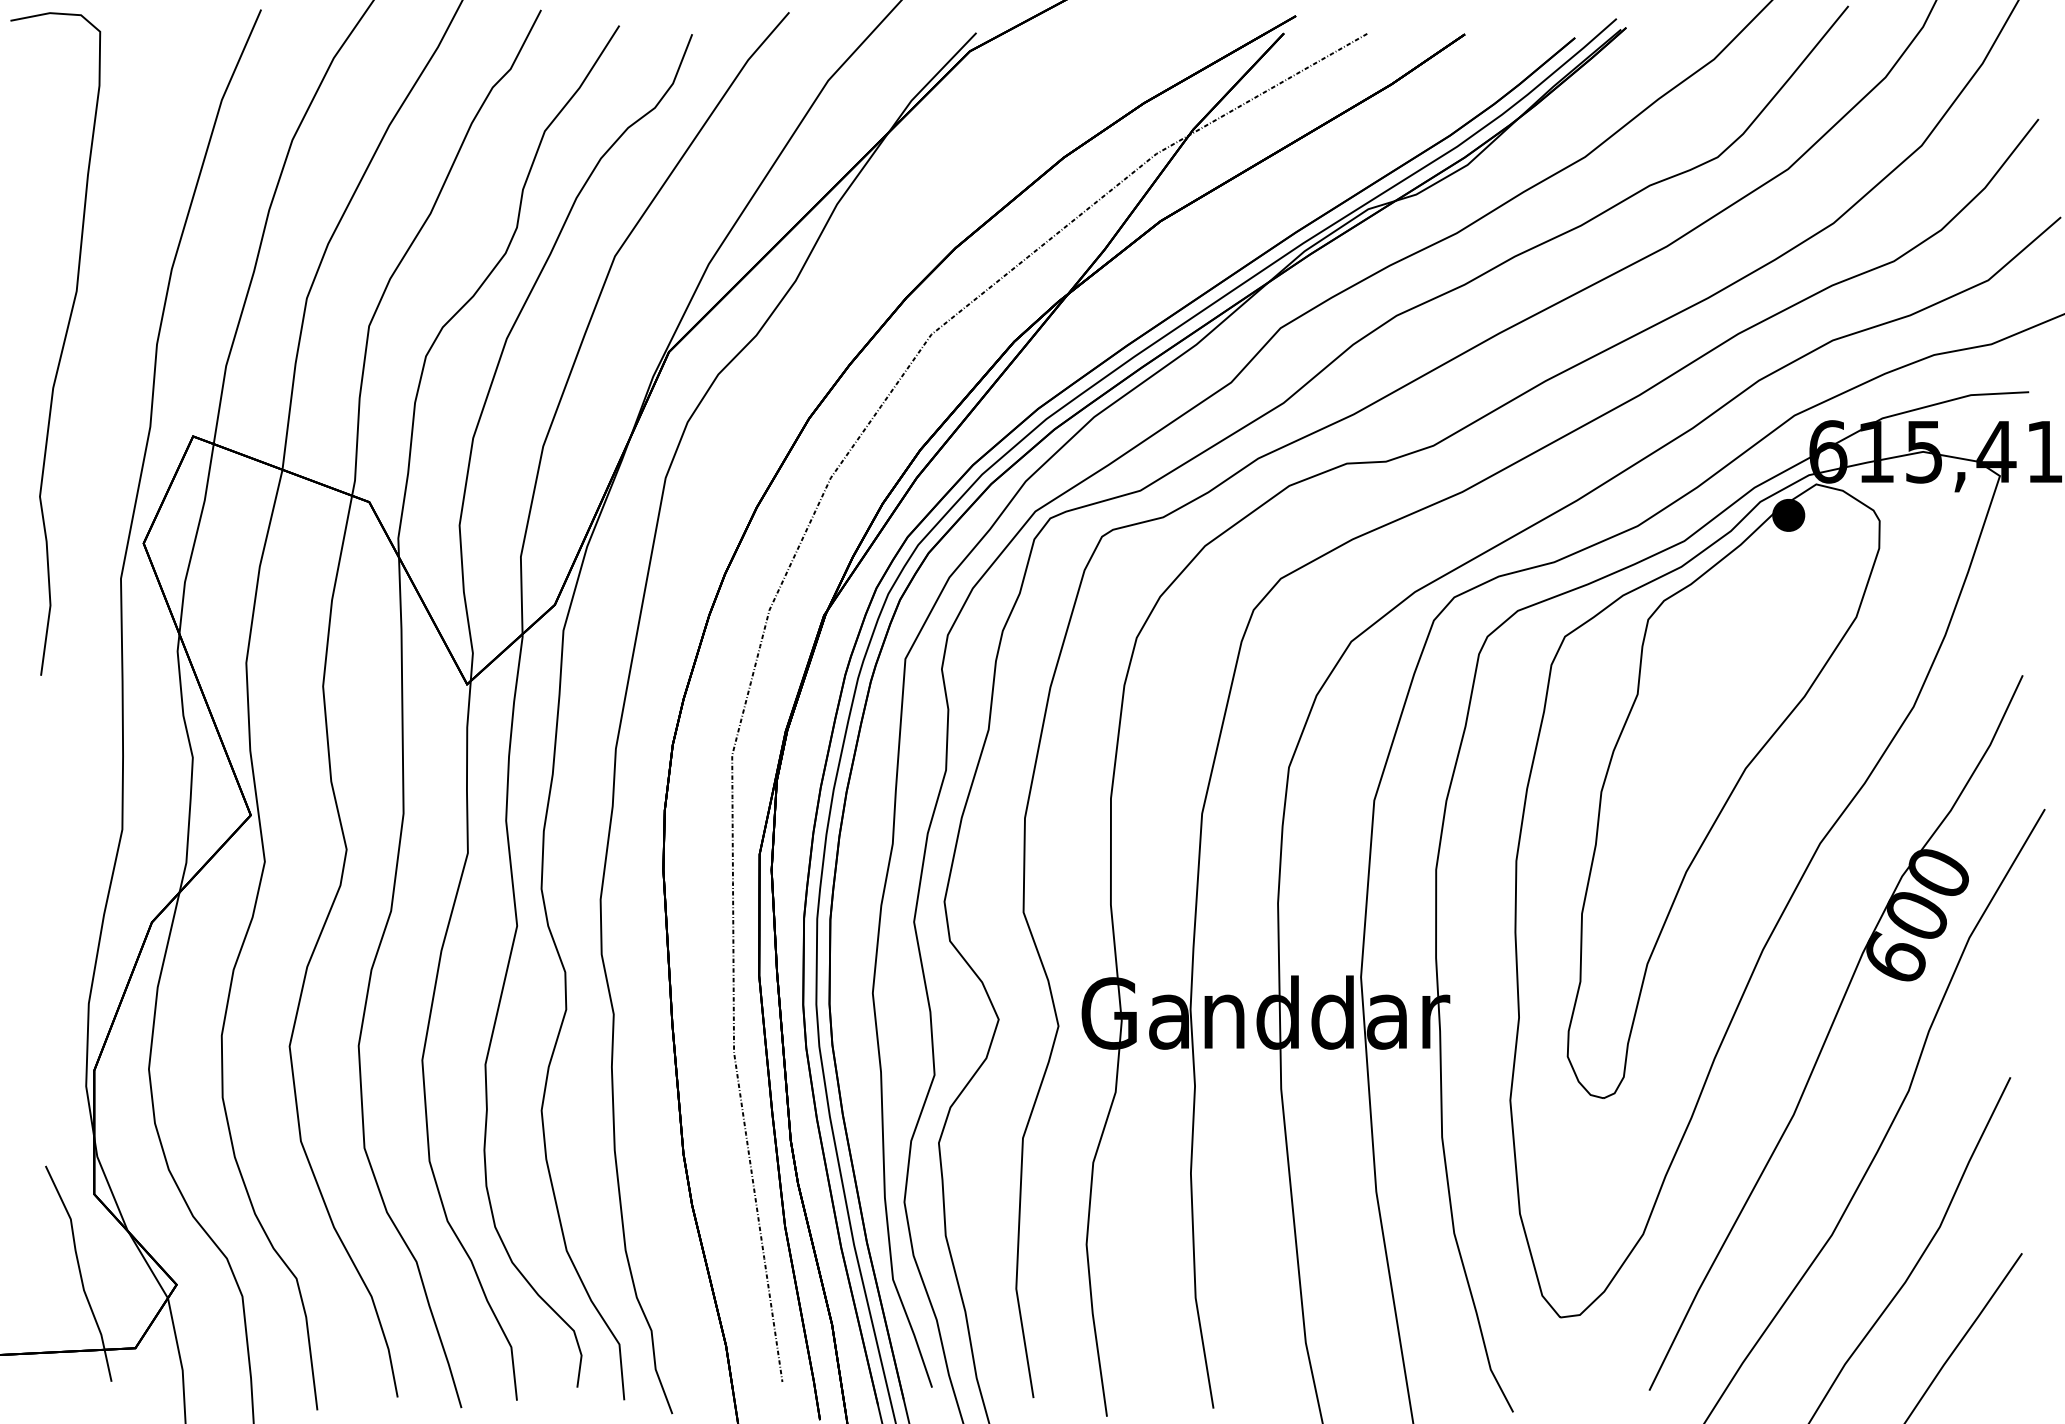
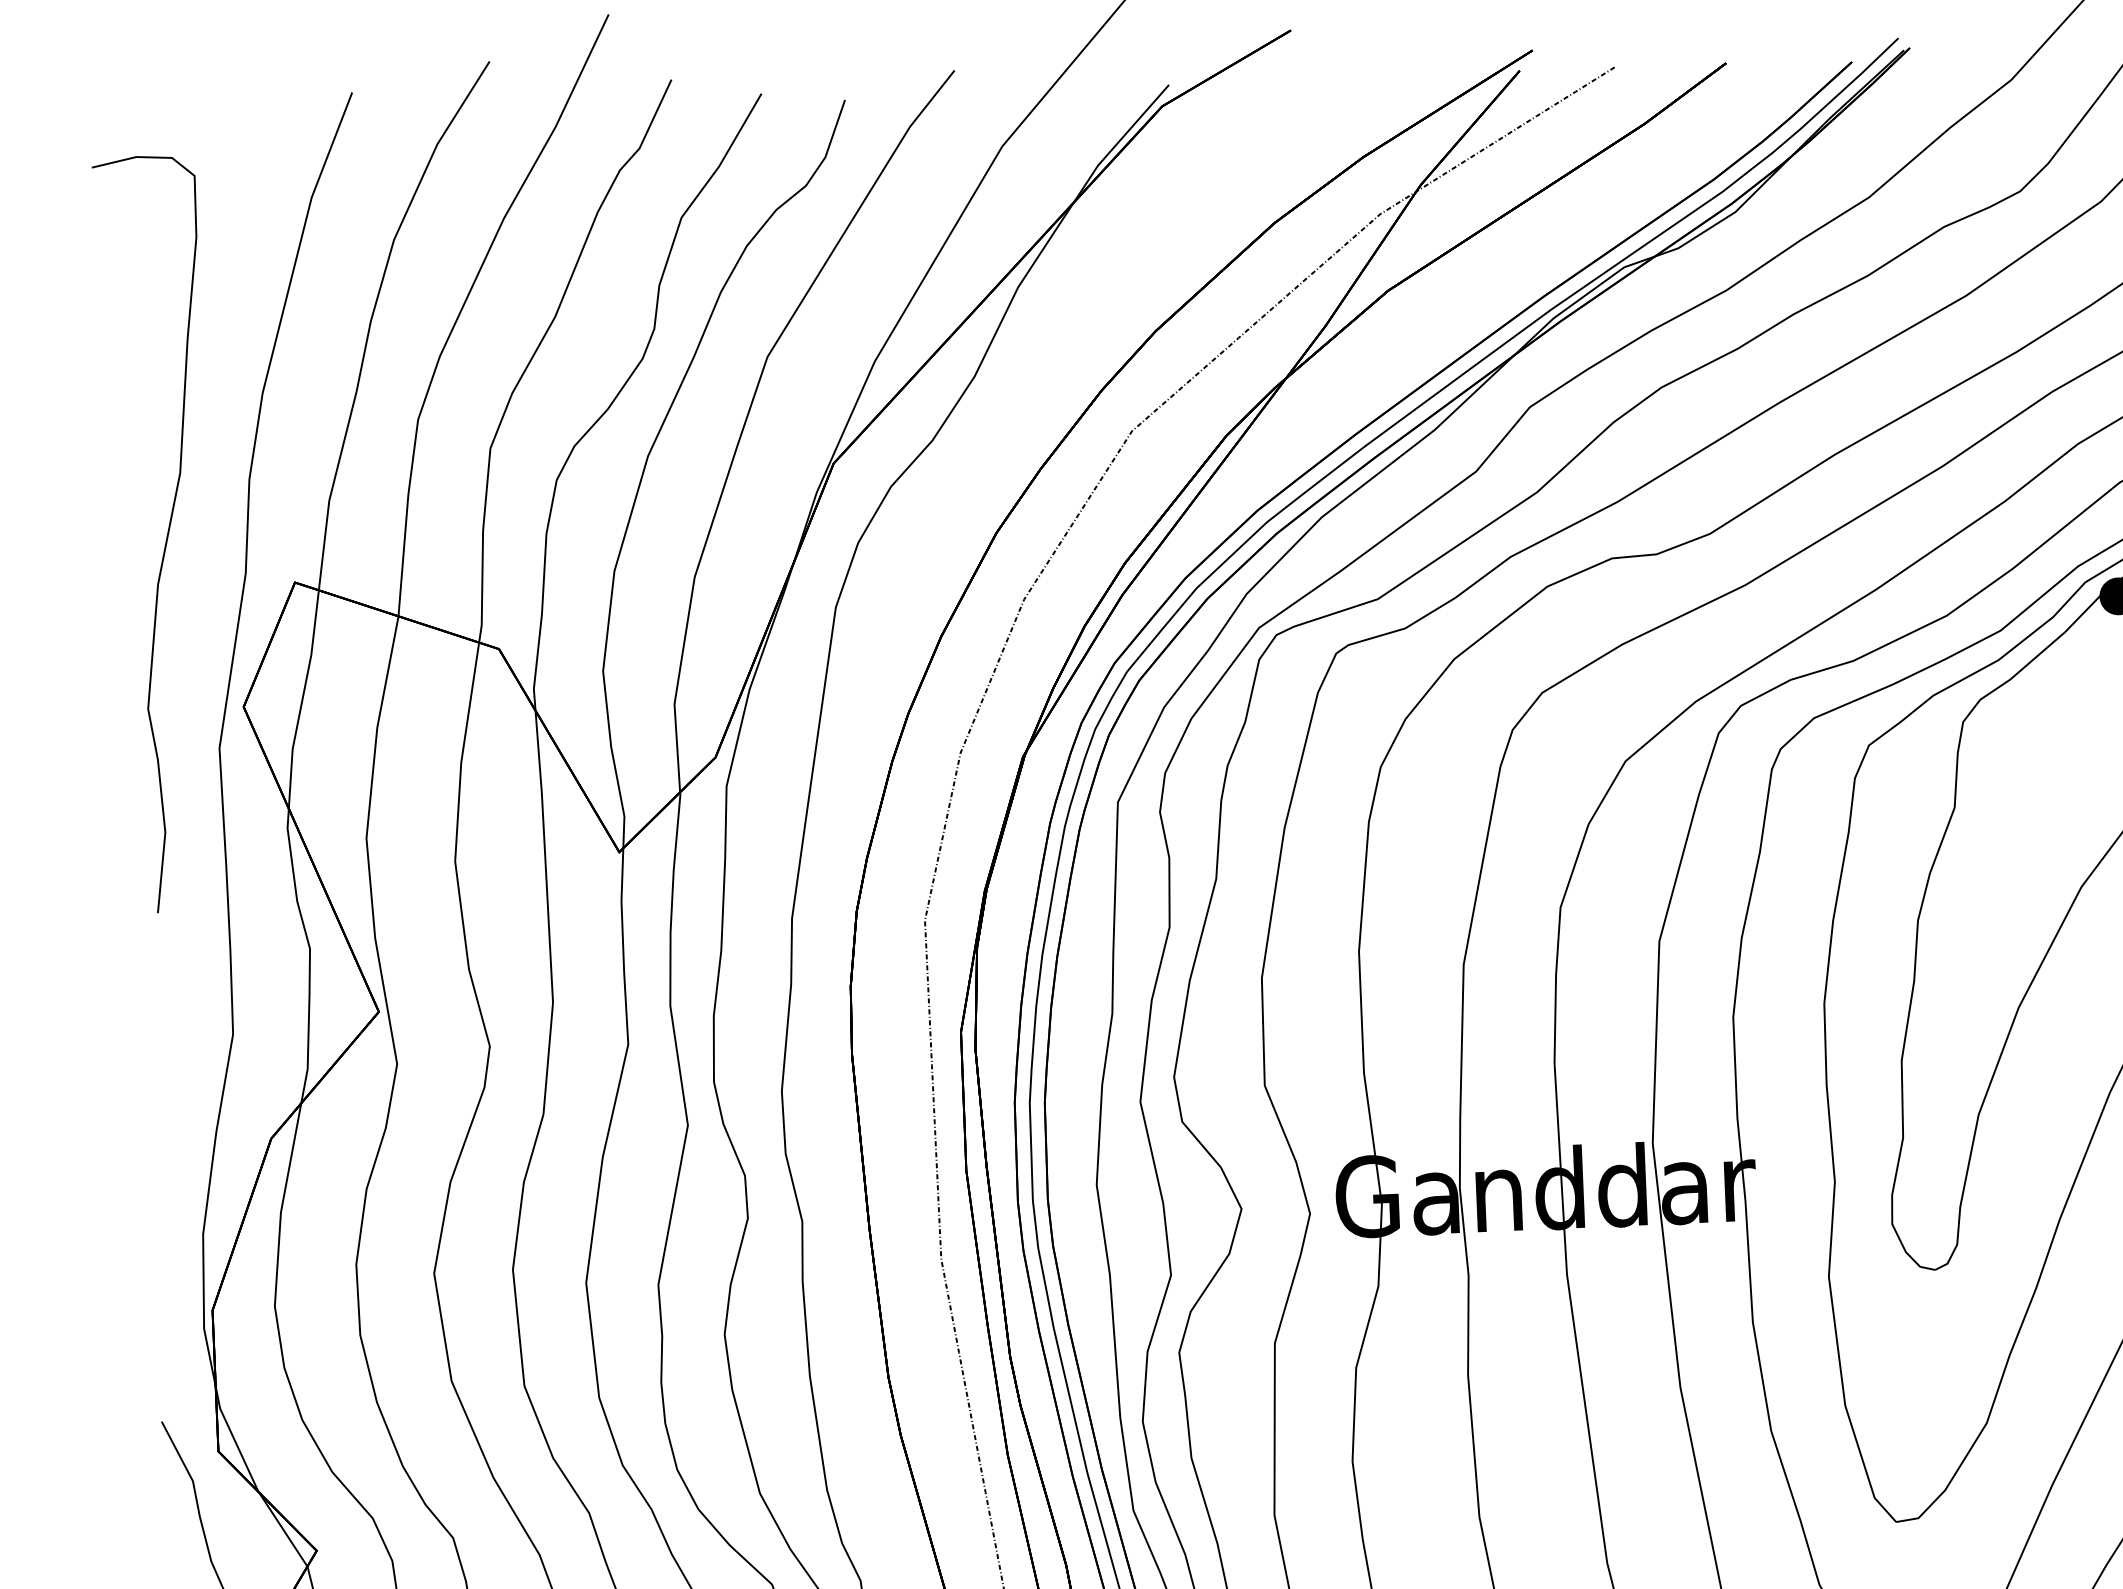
curve: (62, 344) -> (166, 534), moved

